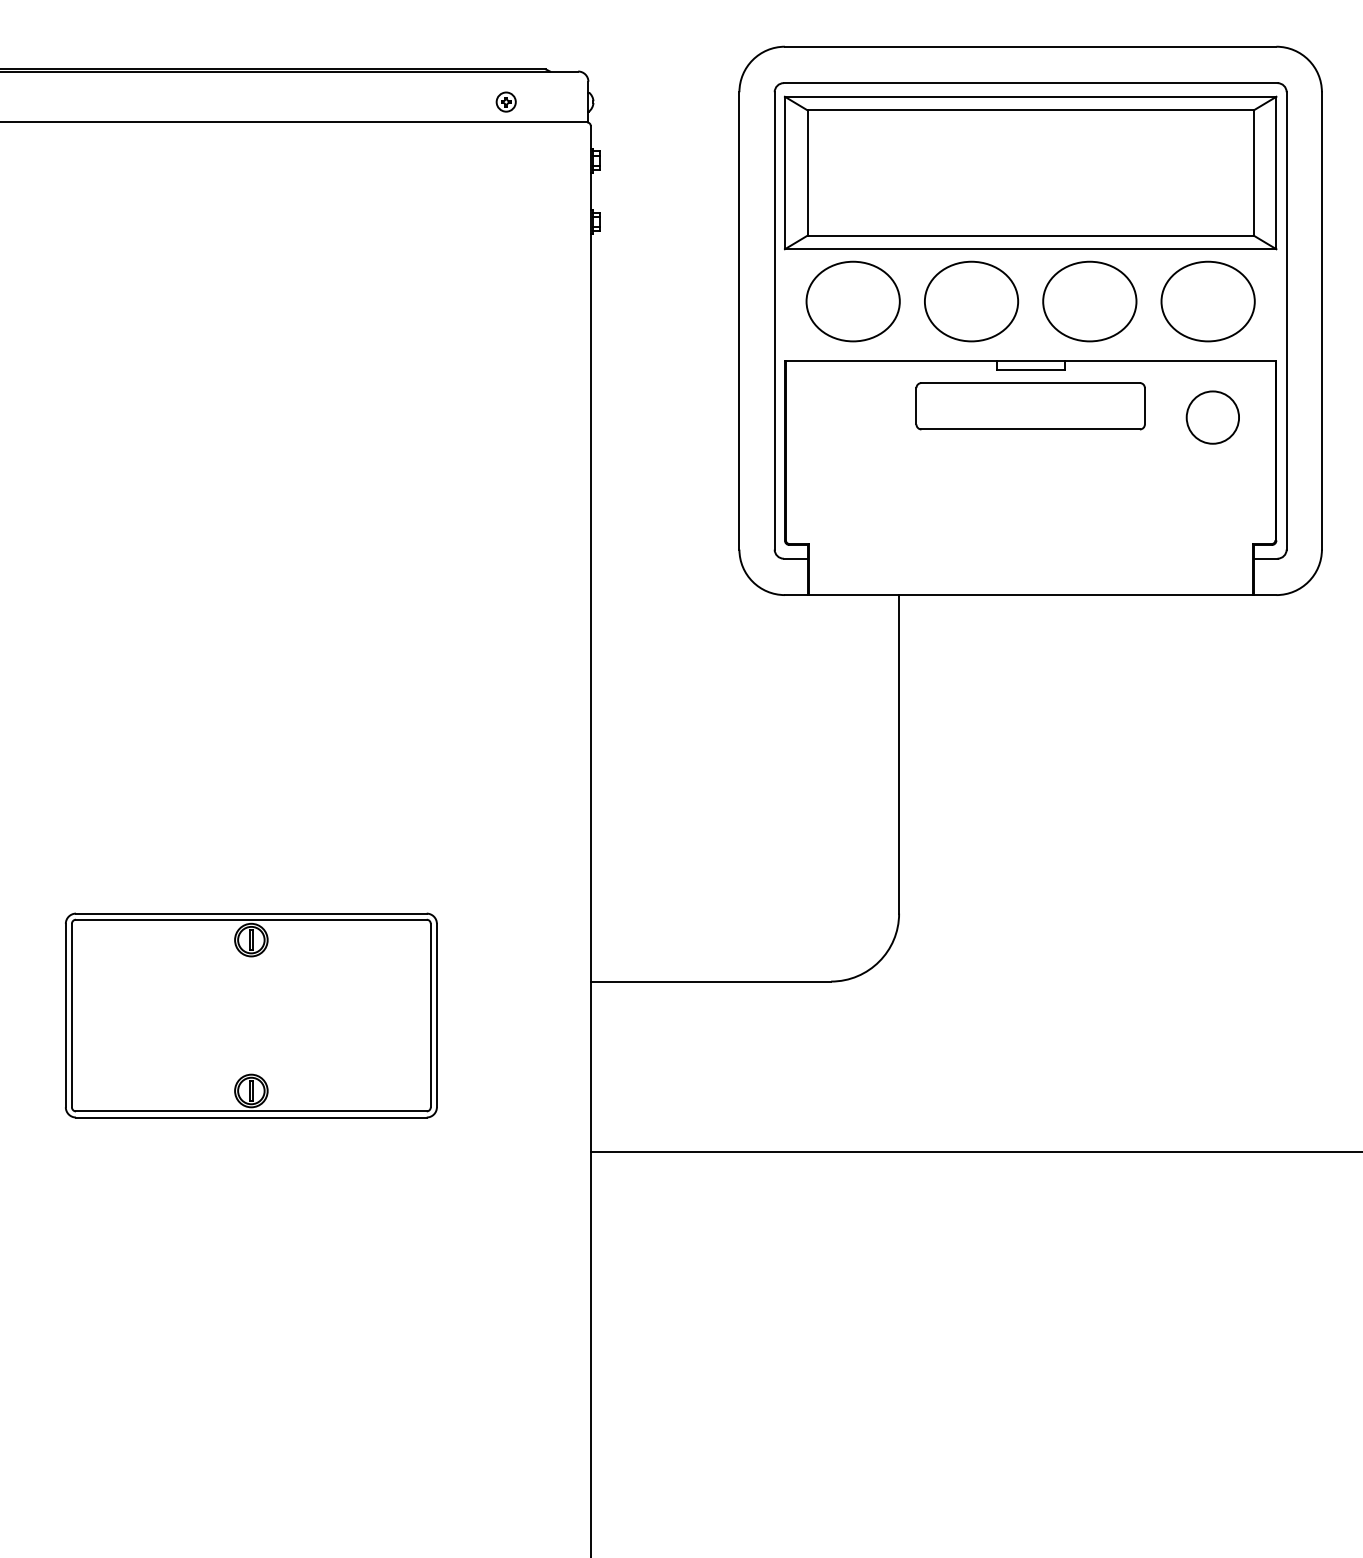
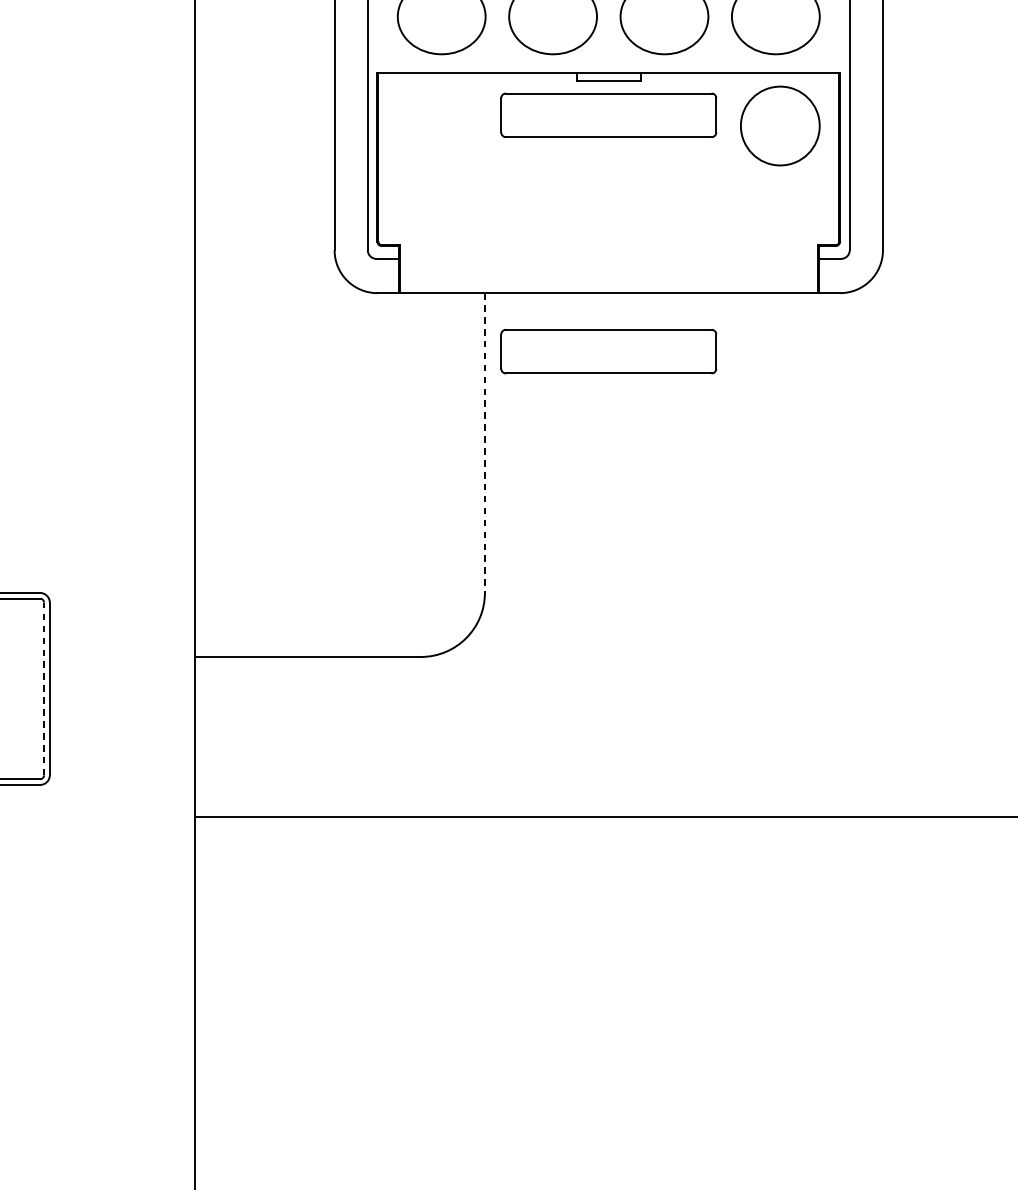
circle: (1212, 417) -> (779, 125), size x1.6
part: (1030, 657) -> (608, 351), added
line: (899, 754) -> (485, 443), solid -> dashed
line: (430, 1015) -> (43, 688), solid -> dashed

